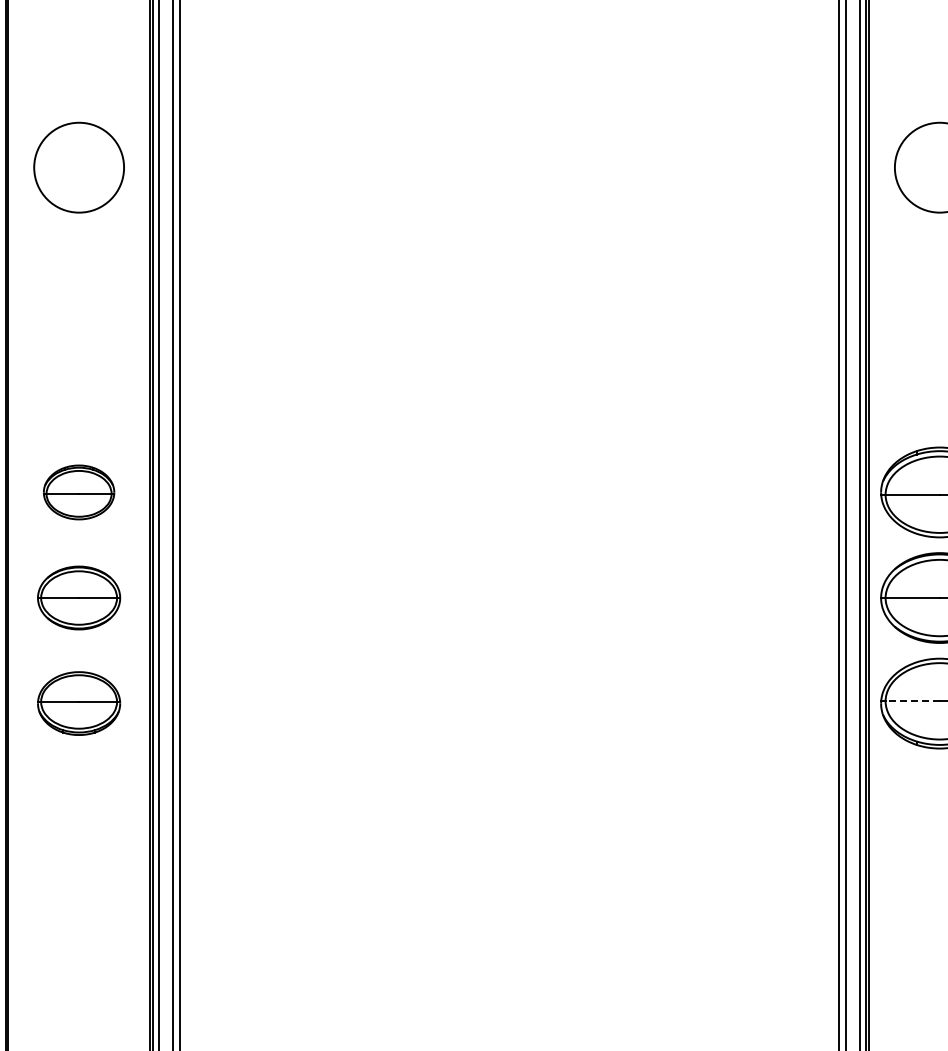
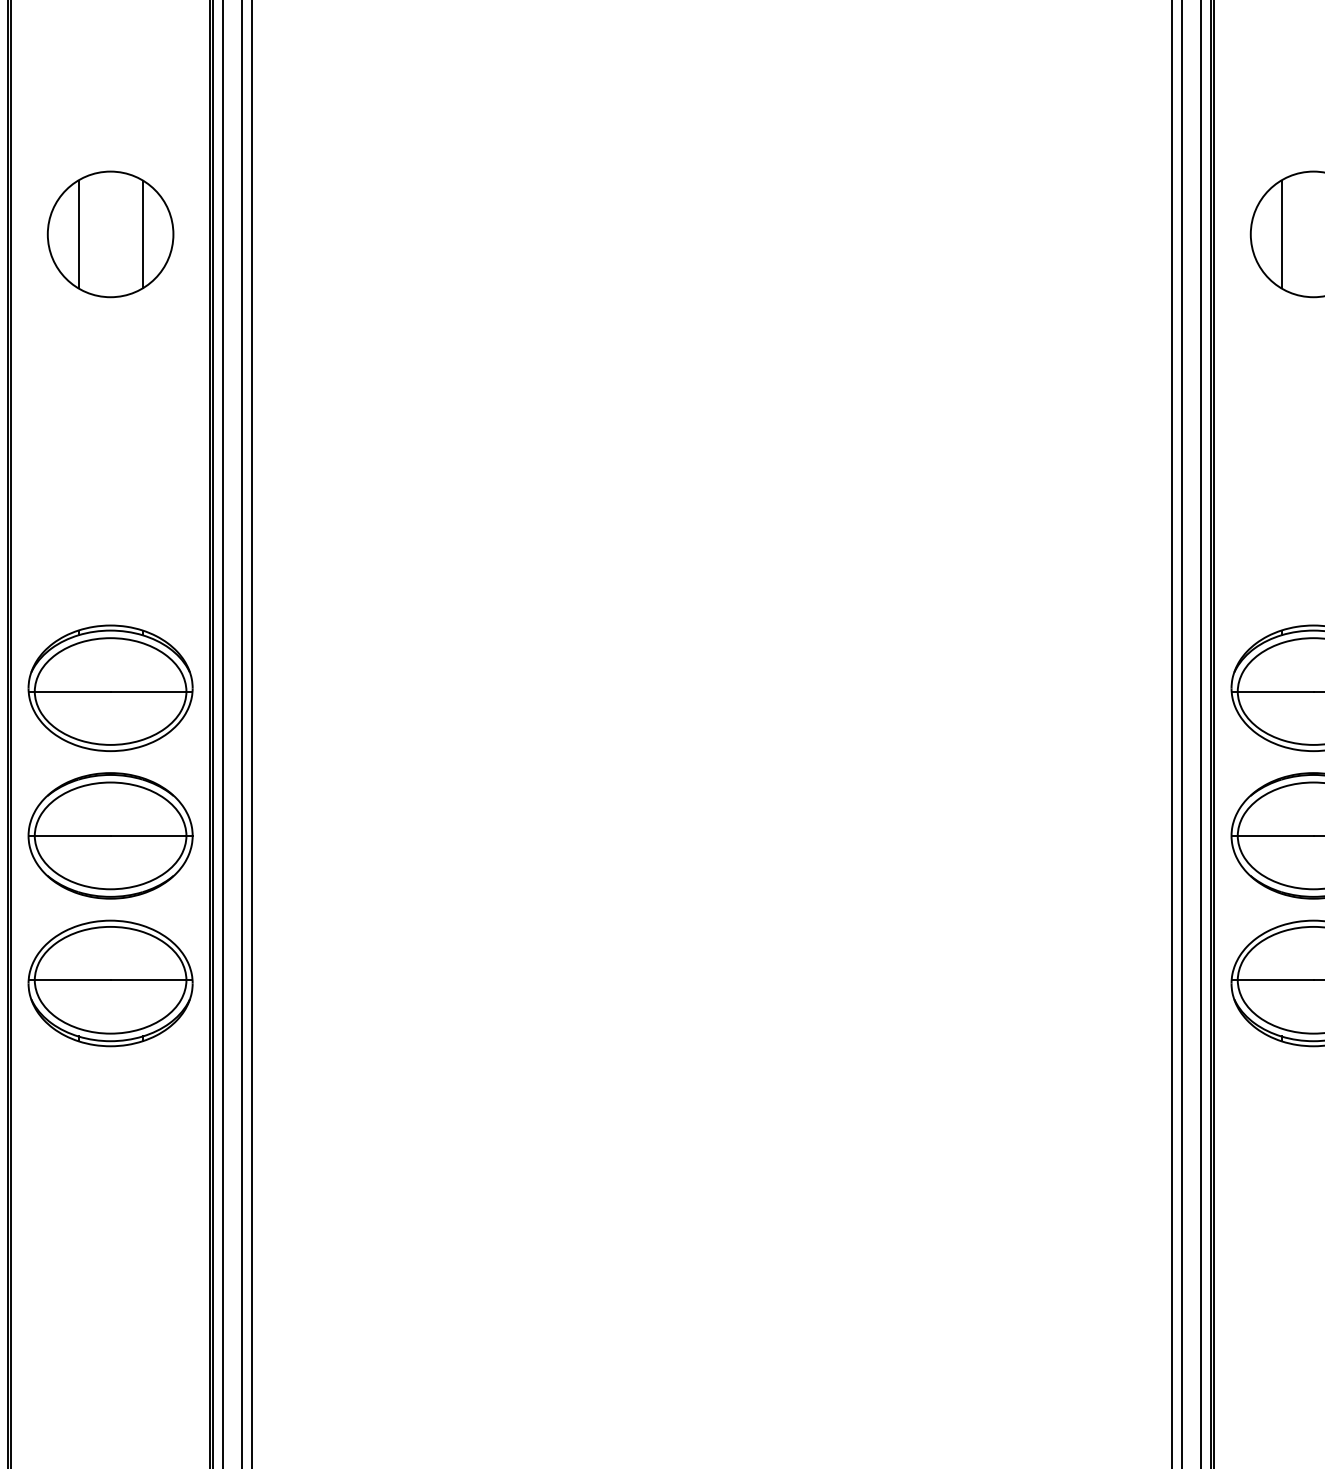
line: (56, 167) -> (78, 234), added
line: (102, 167) -> (143, 234), added
line: (916, 167) -> (1280, 234), added
part: (78, 492) -> (109, 688), size x1.67
part: (78, 597) -> (109, 835), size x1.43
line: (912, 701) -> (1275, 980), dashed -> solid
part: (78, 703) -> (109, 983), size x1.43

